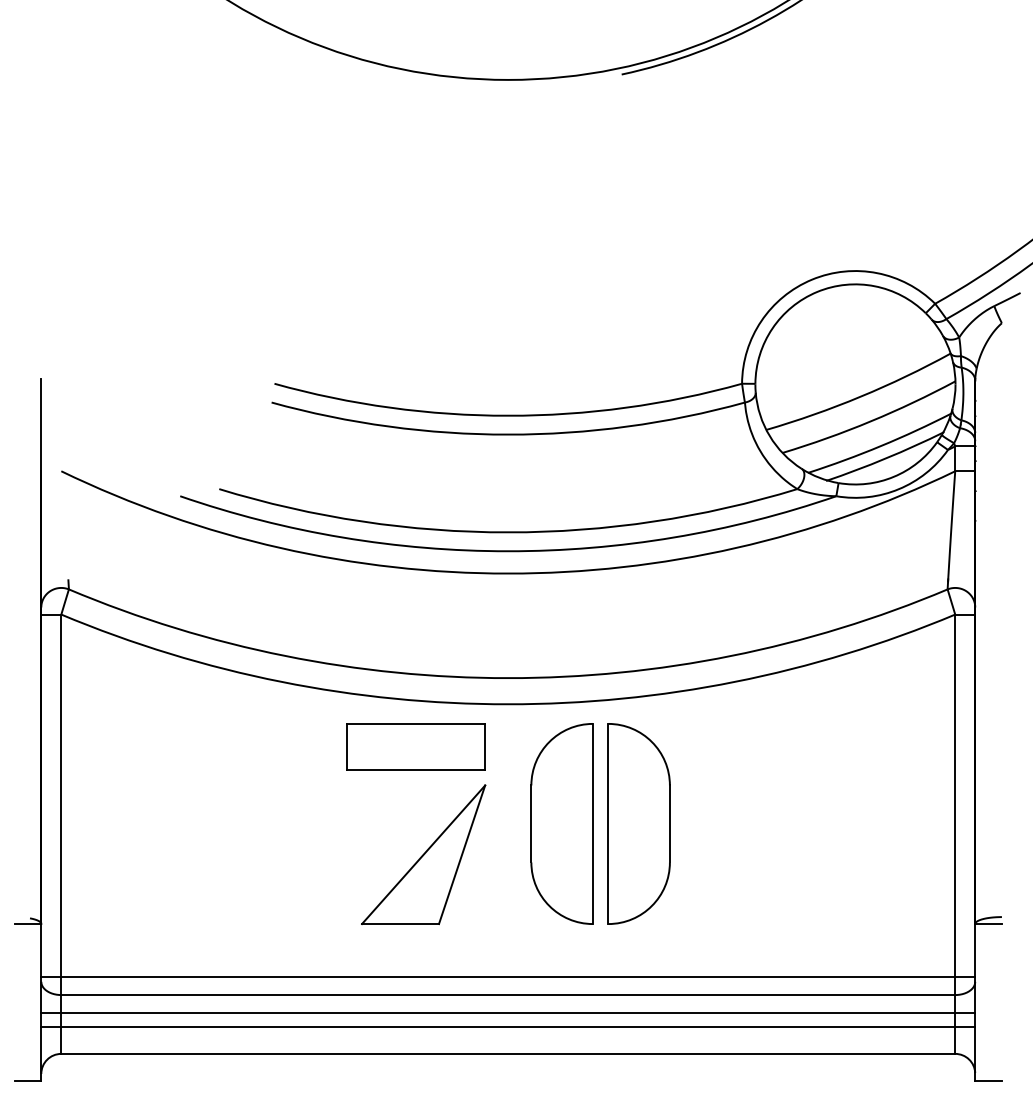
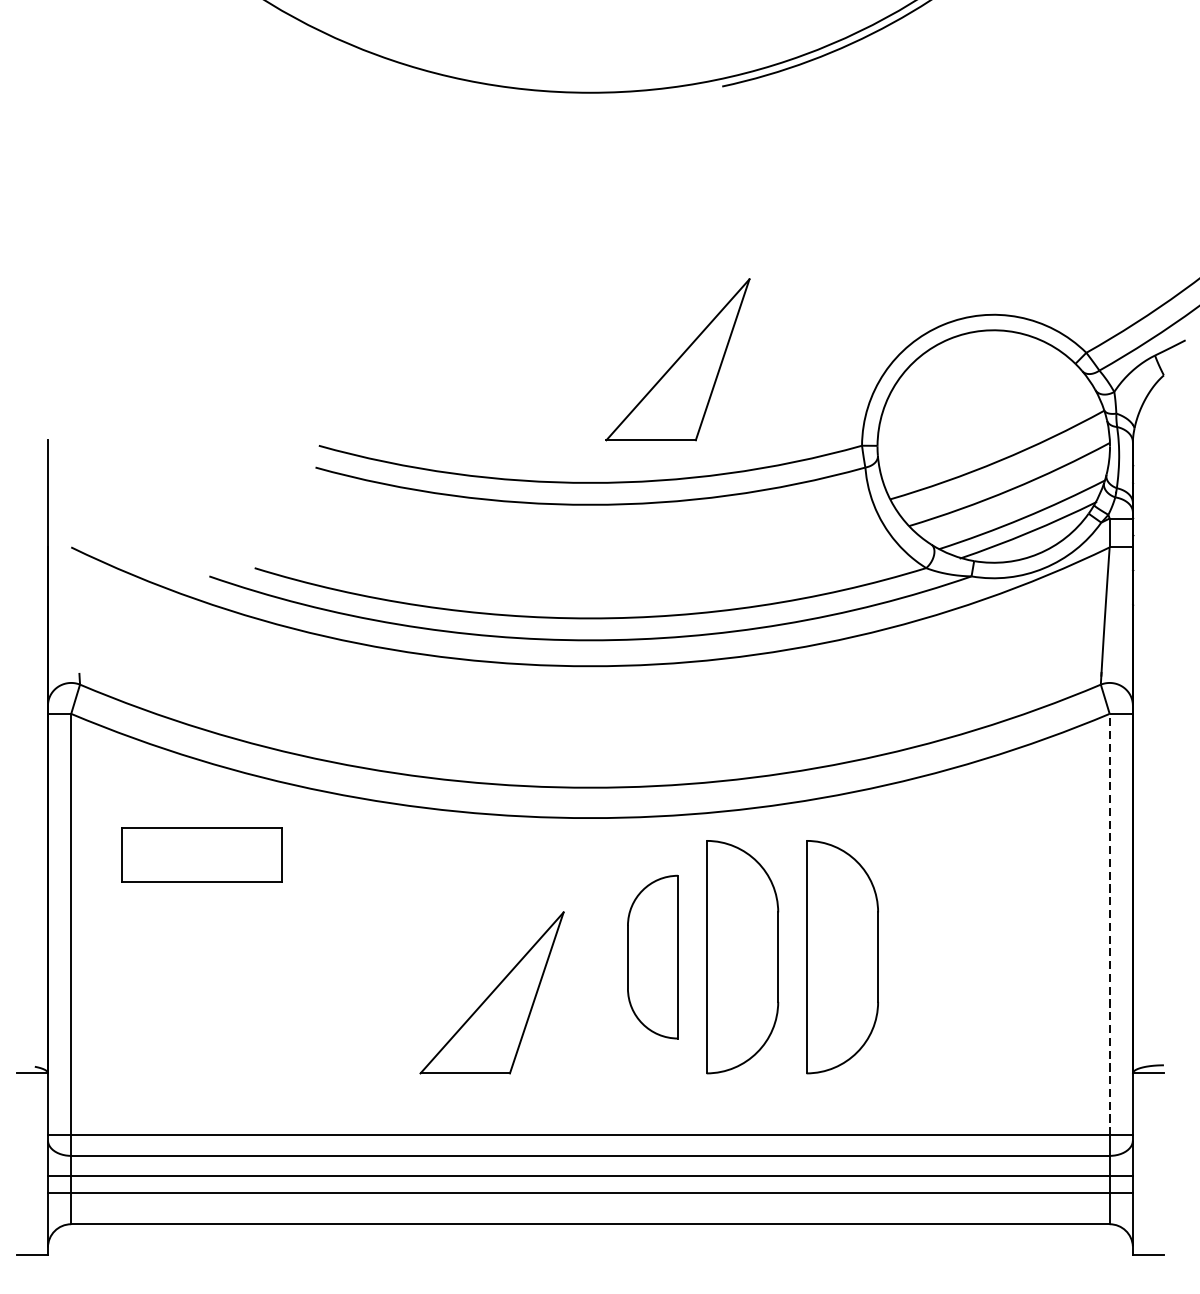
part: (583, 309) -> (677, 359), added
part: (415, 746) -> (201, 854), moved
line: (955, 795) -> (1109, 924), solid -> dashed
part: (561, 823) -> (652, 956), size x0.7
part: (724, 823) -> (841, 956), added

